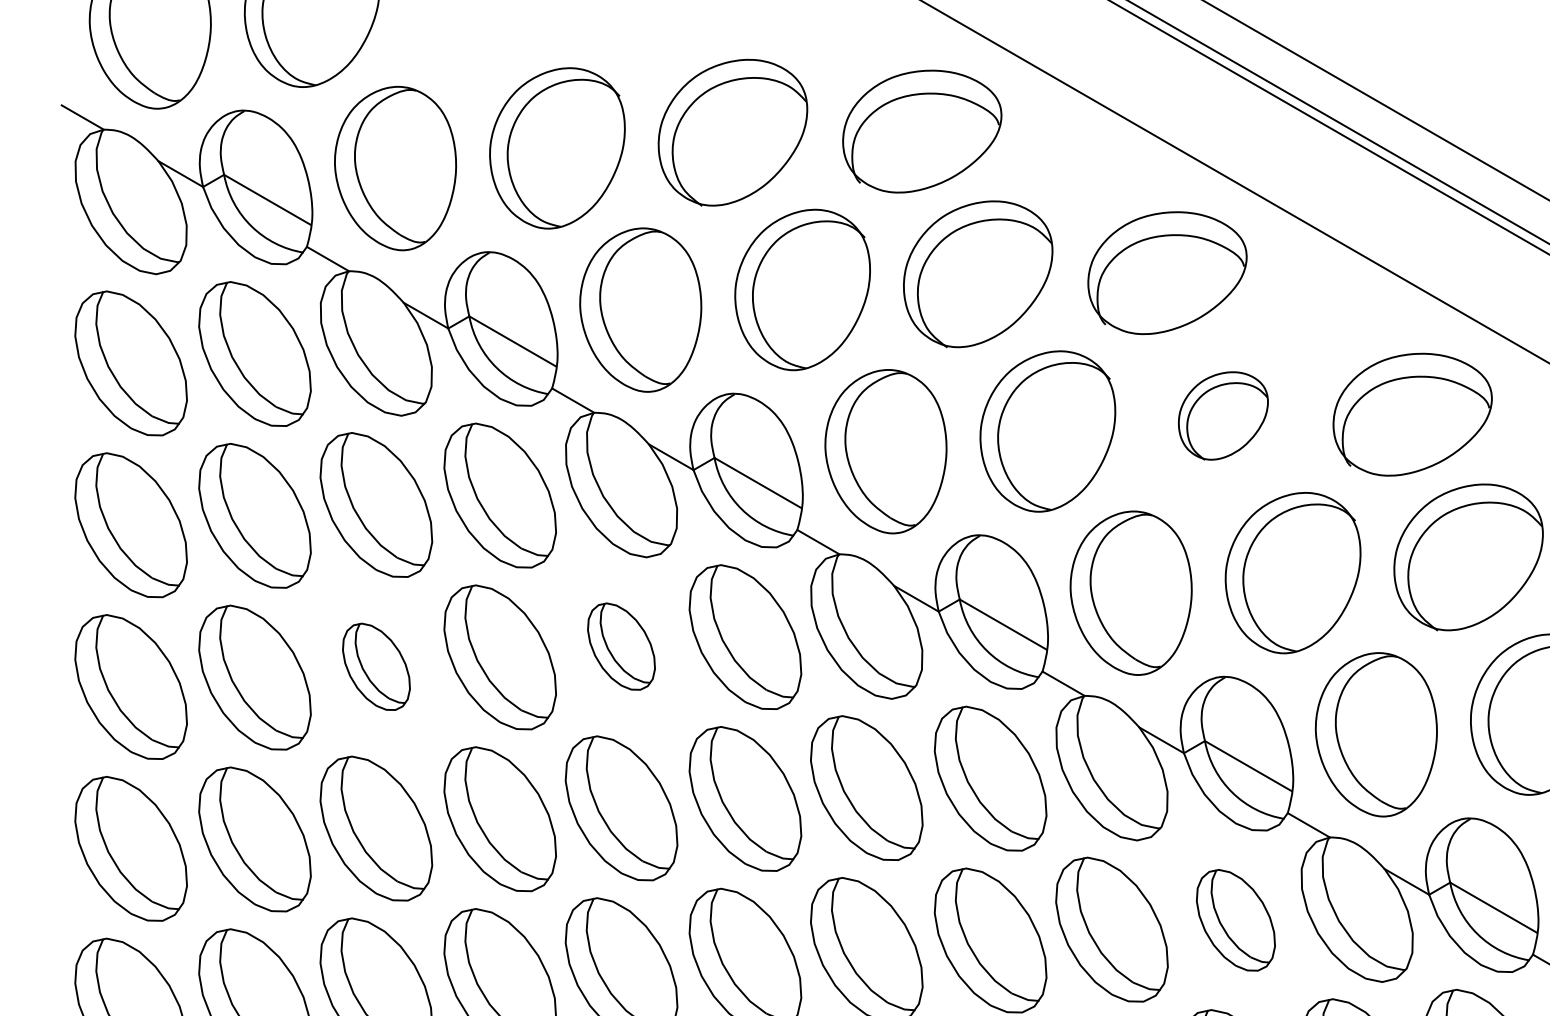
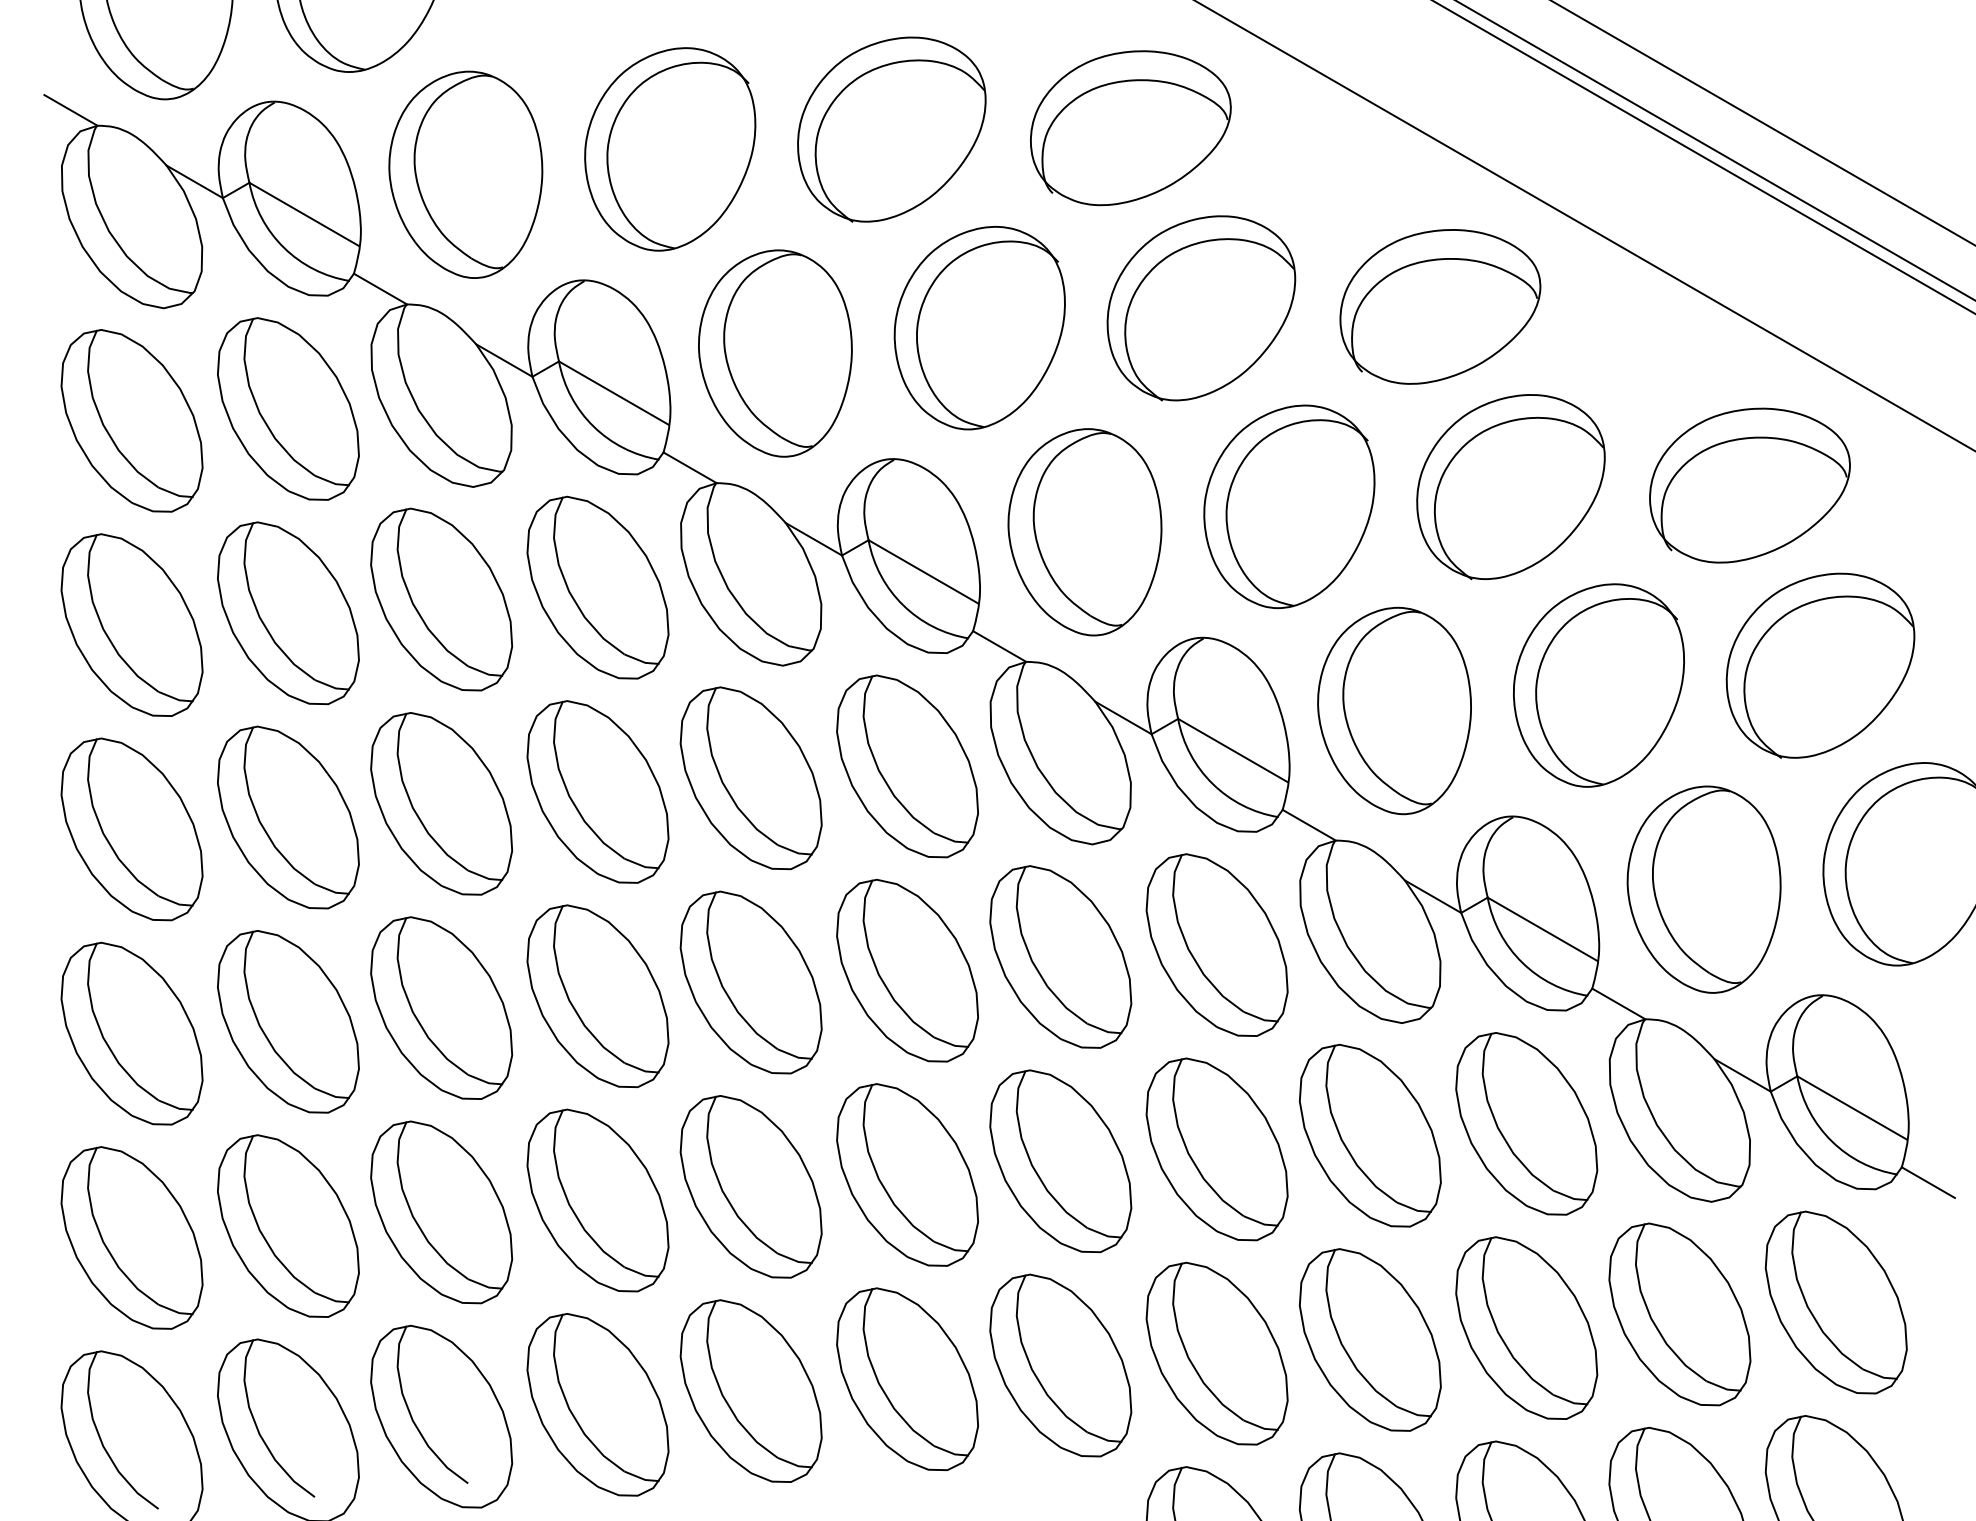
part: (1223, 416) -> (1510, 487), size x1.67
part: (621, 646) -> (750, 778), size x1.67
part: (376, 666) -> (441, 803), size x1.67
part: (1235, 919) -> (1526, 1123), size x1.43

